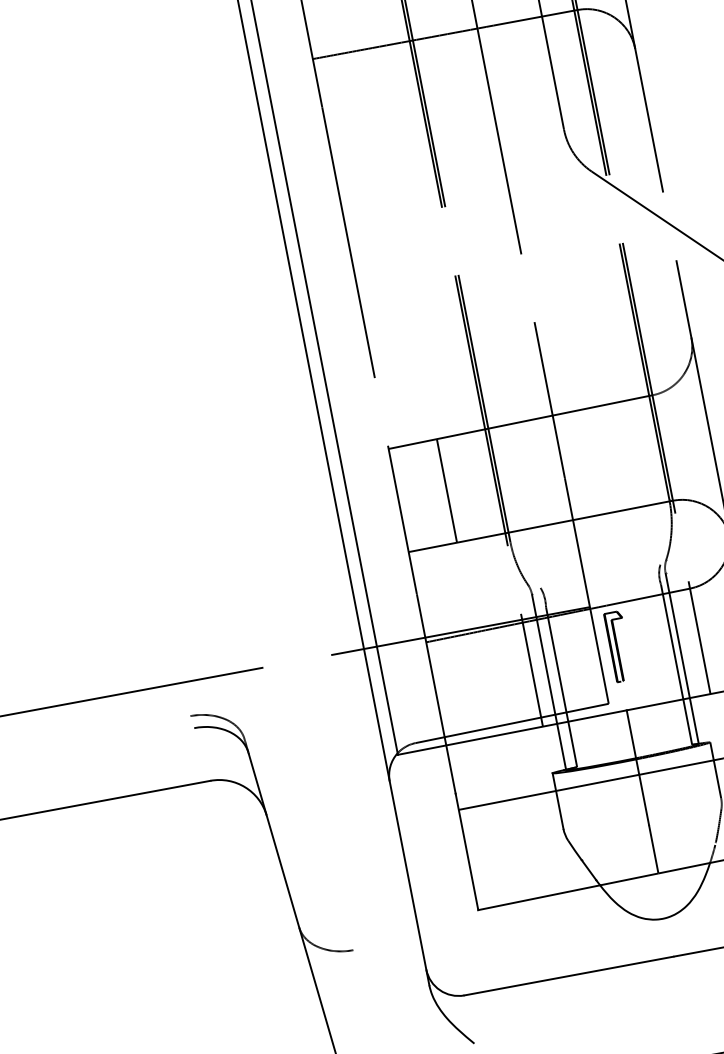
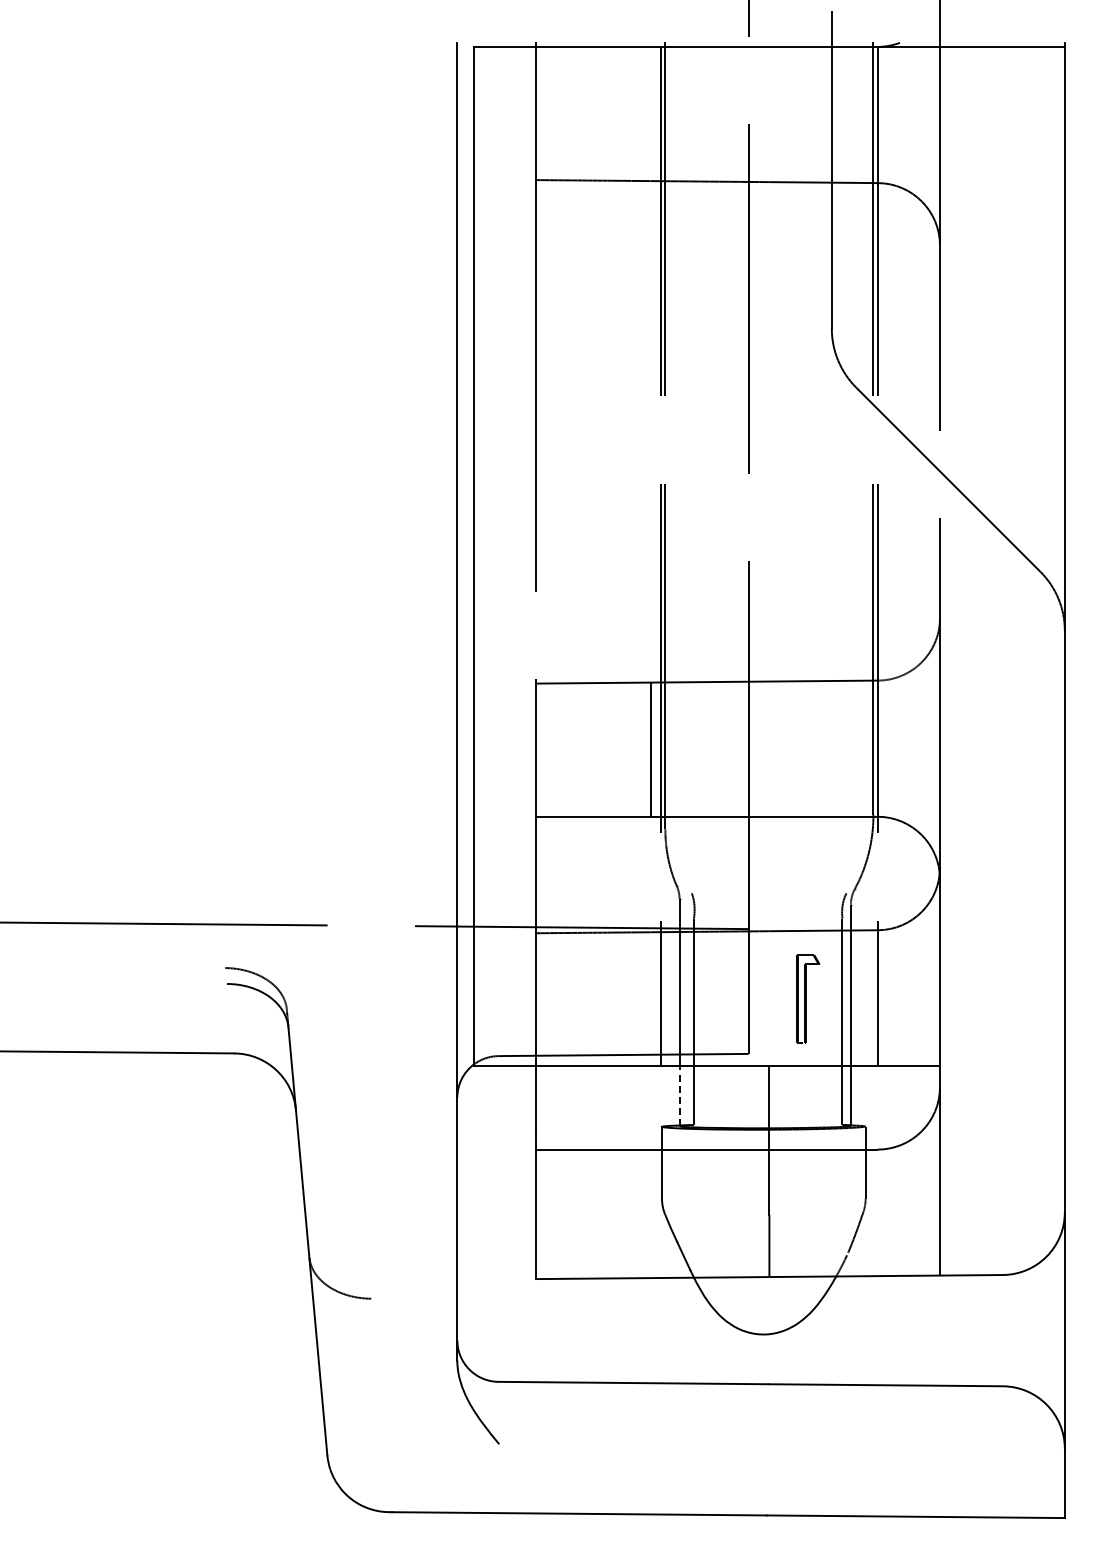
line: (446, 490) -> (650, 749), moved
part: (619, 646) -> (808, 998), moved
line: (561, 747) -> (679, 1096), solid -> dashed

